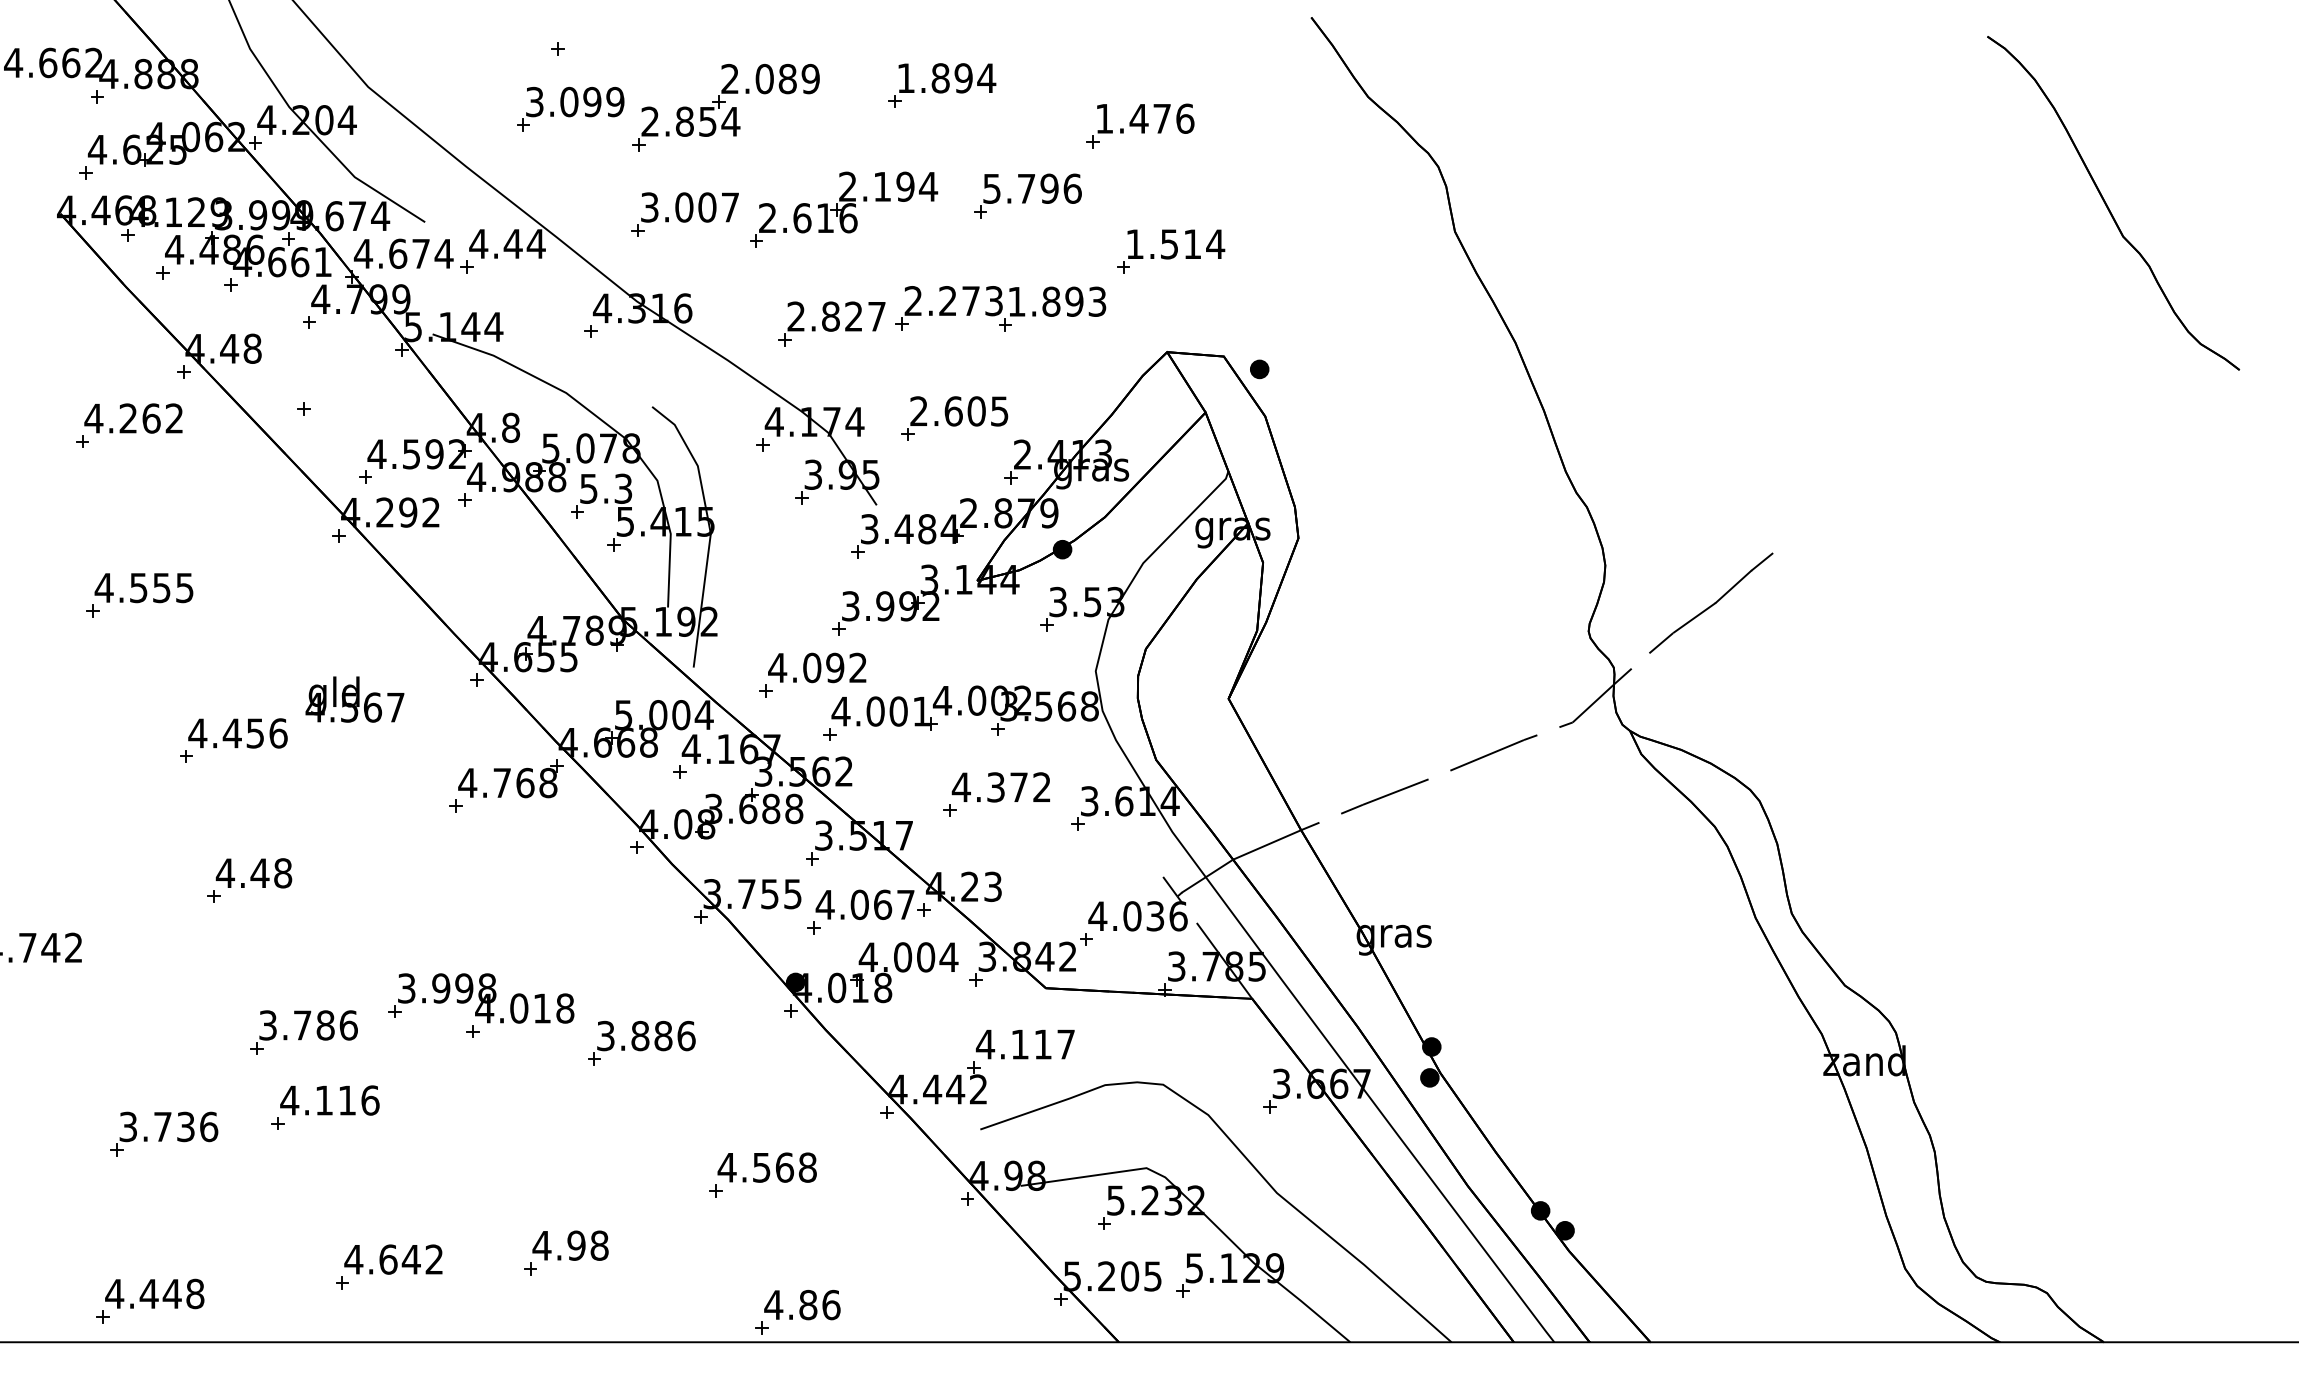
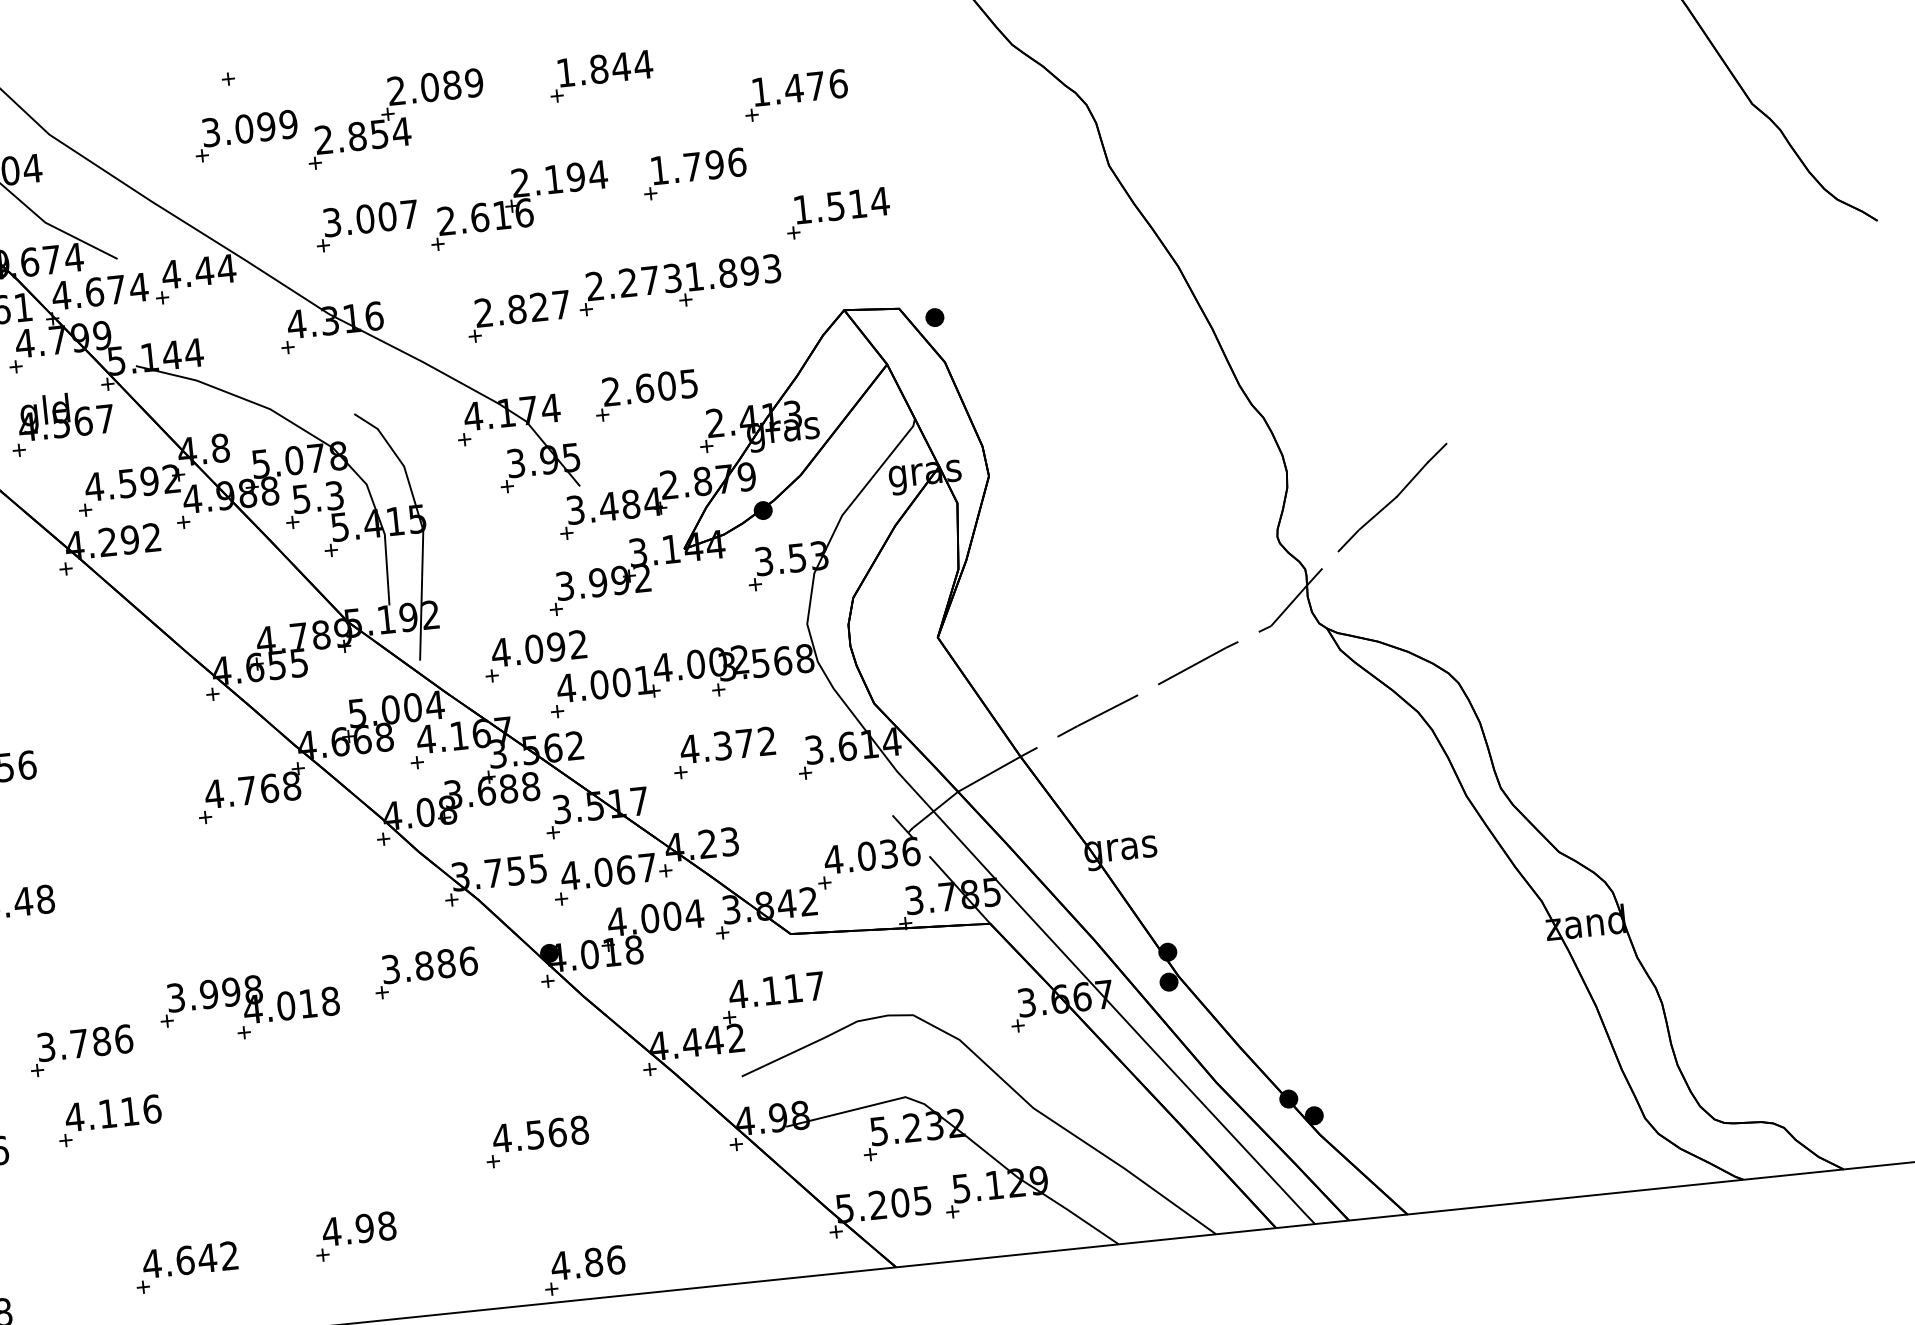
text: (963, 78) -> (621, 67), 1.894 -> 1.844
text: (991, 188) -> (658, 170), 5.796 -> 1.796
text: (354, 699) -> (65, 415), moved
part: (641, 1042) -> (425, 972), moved

